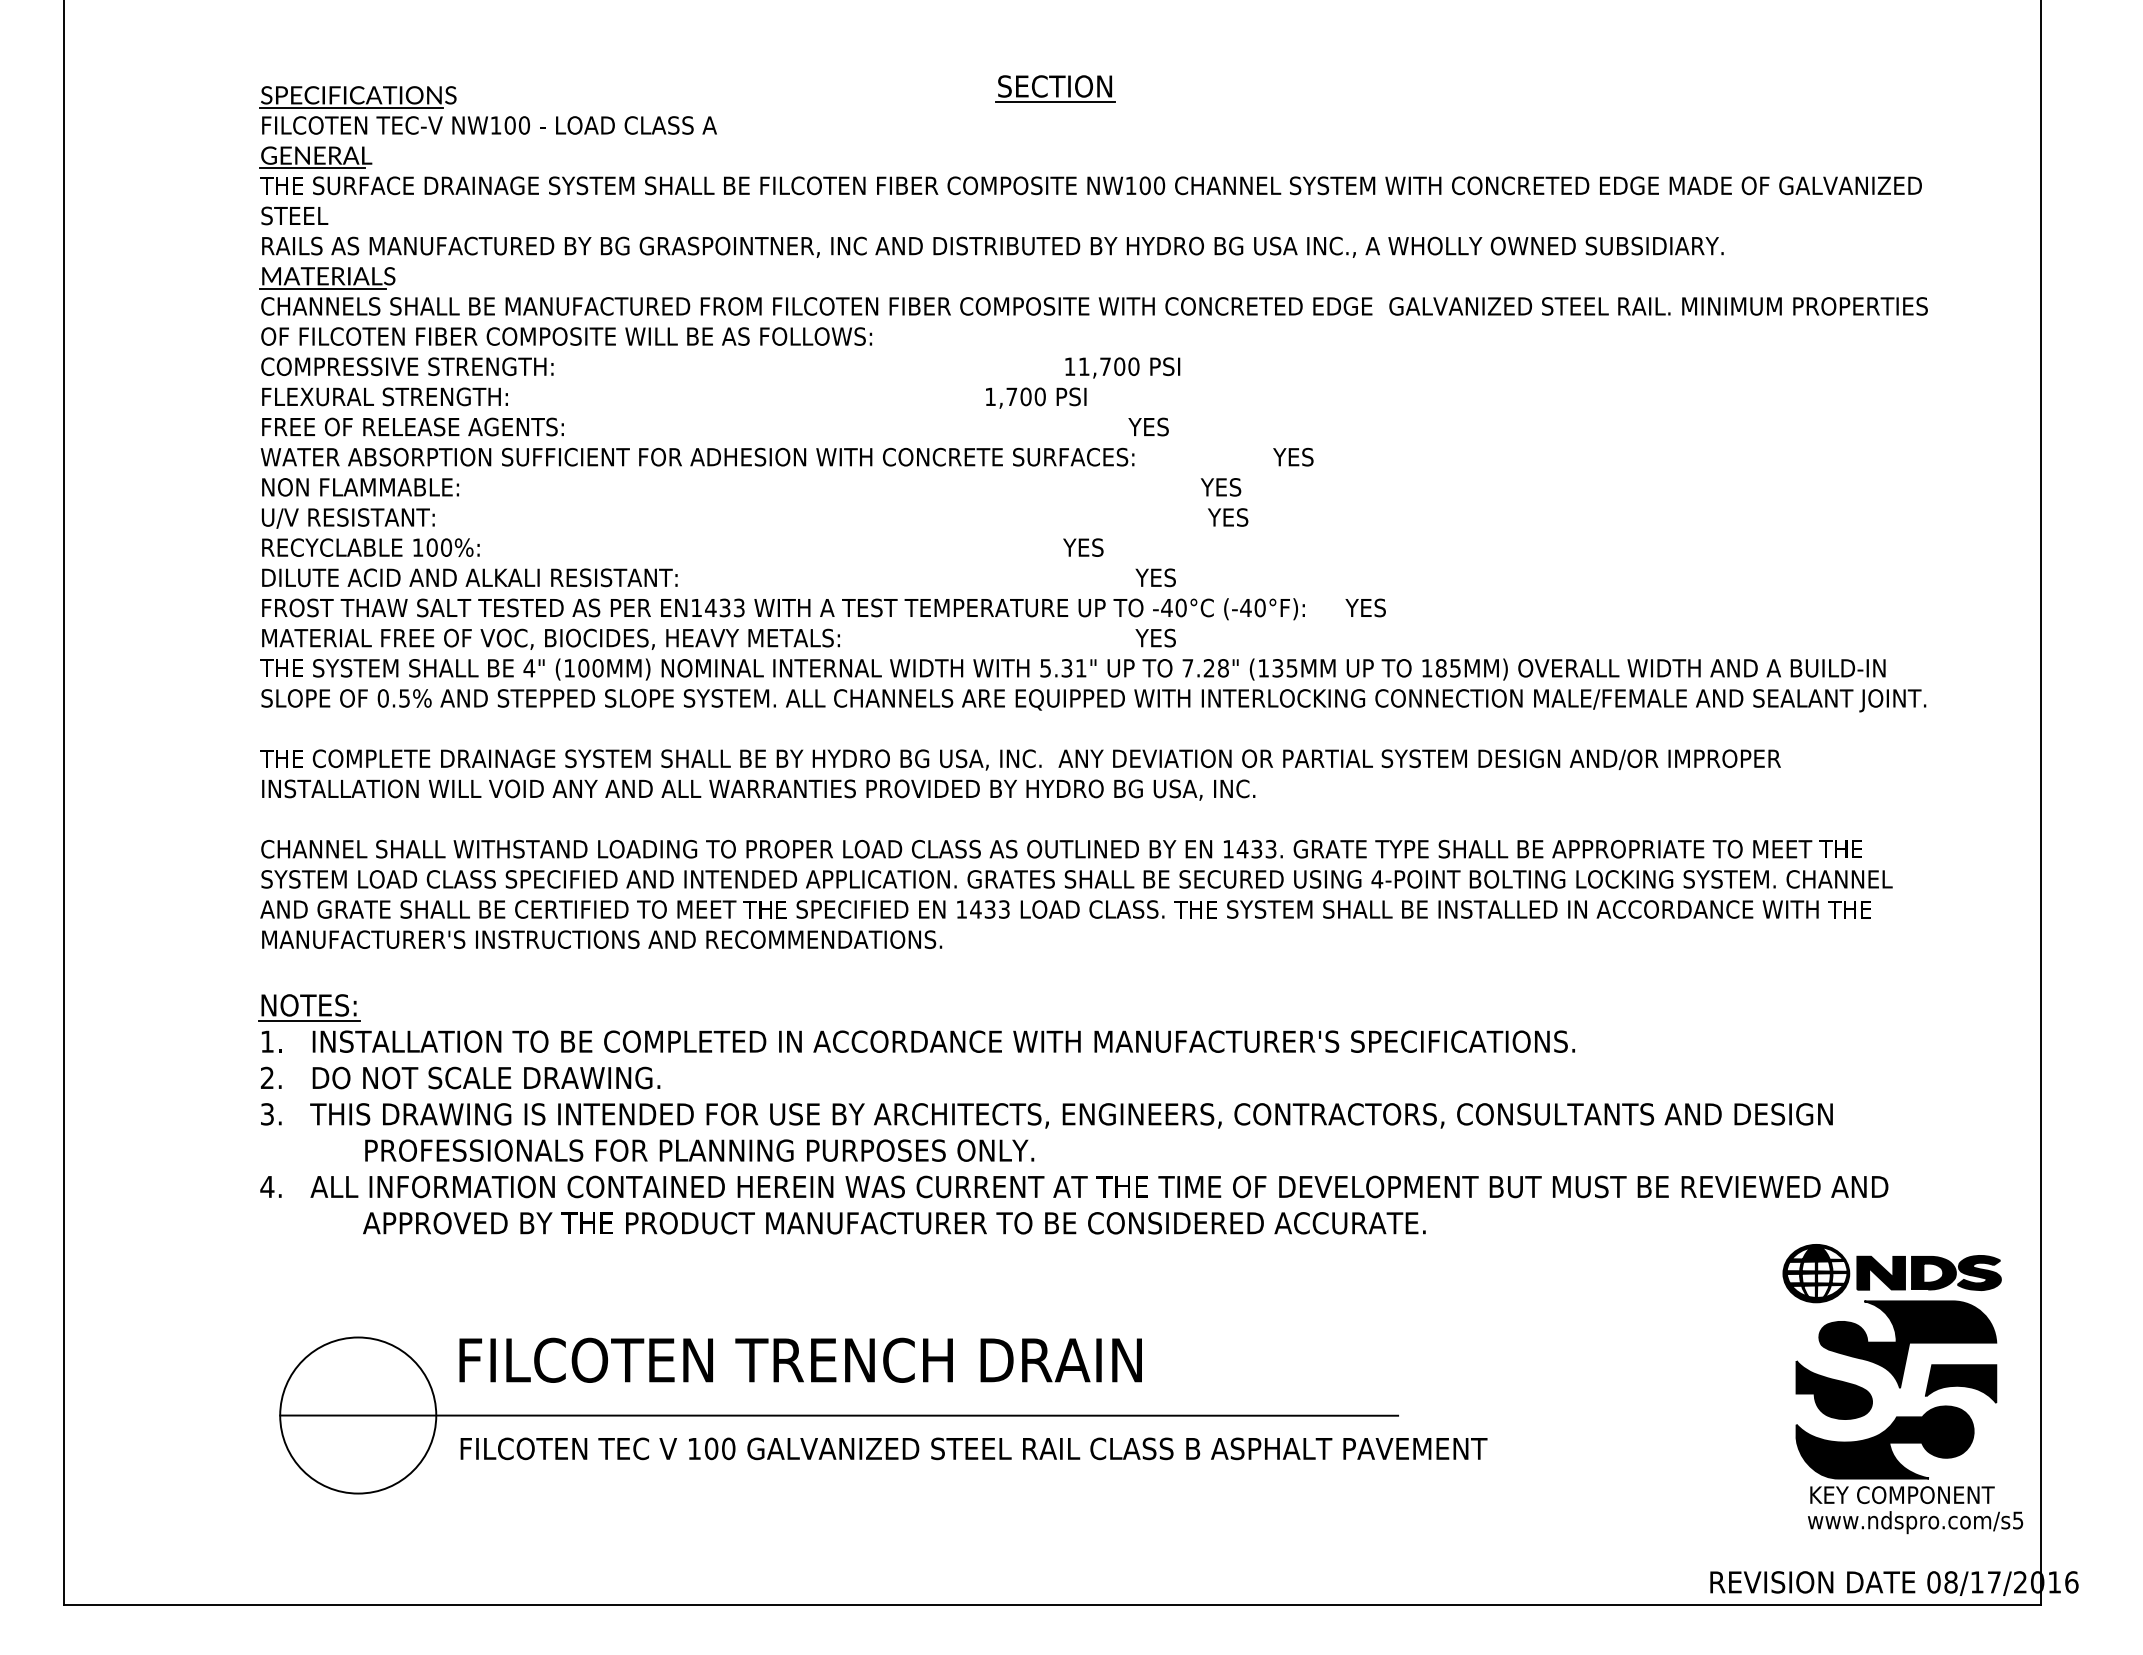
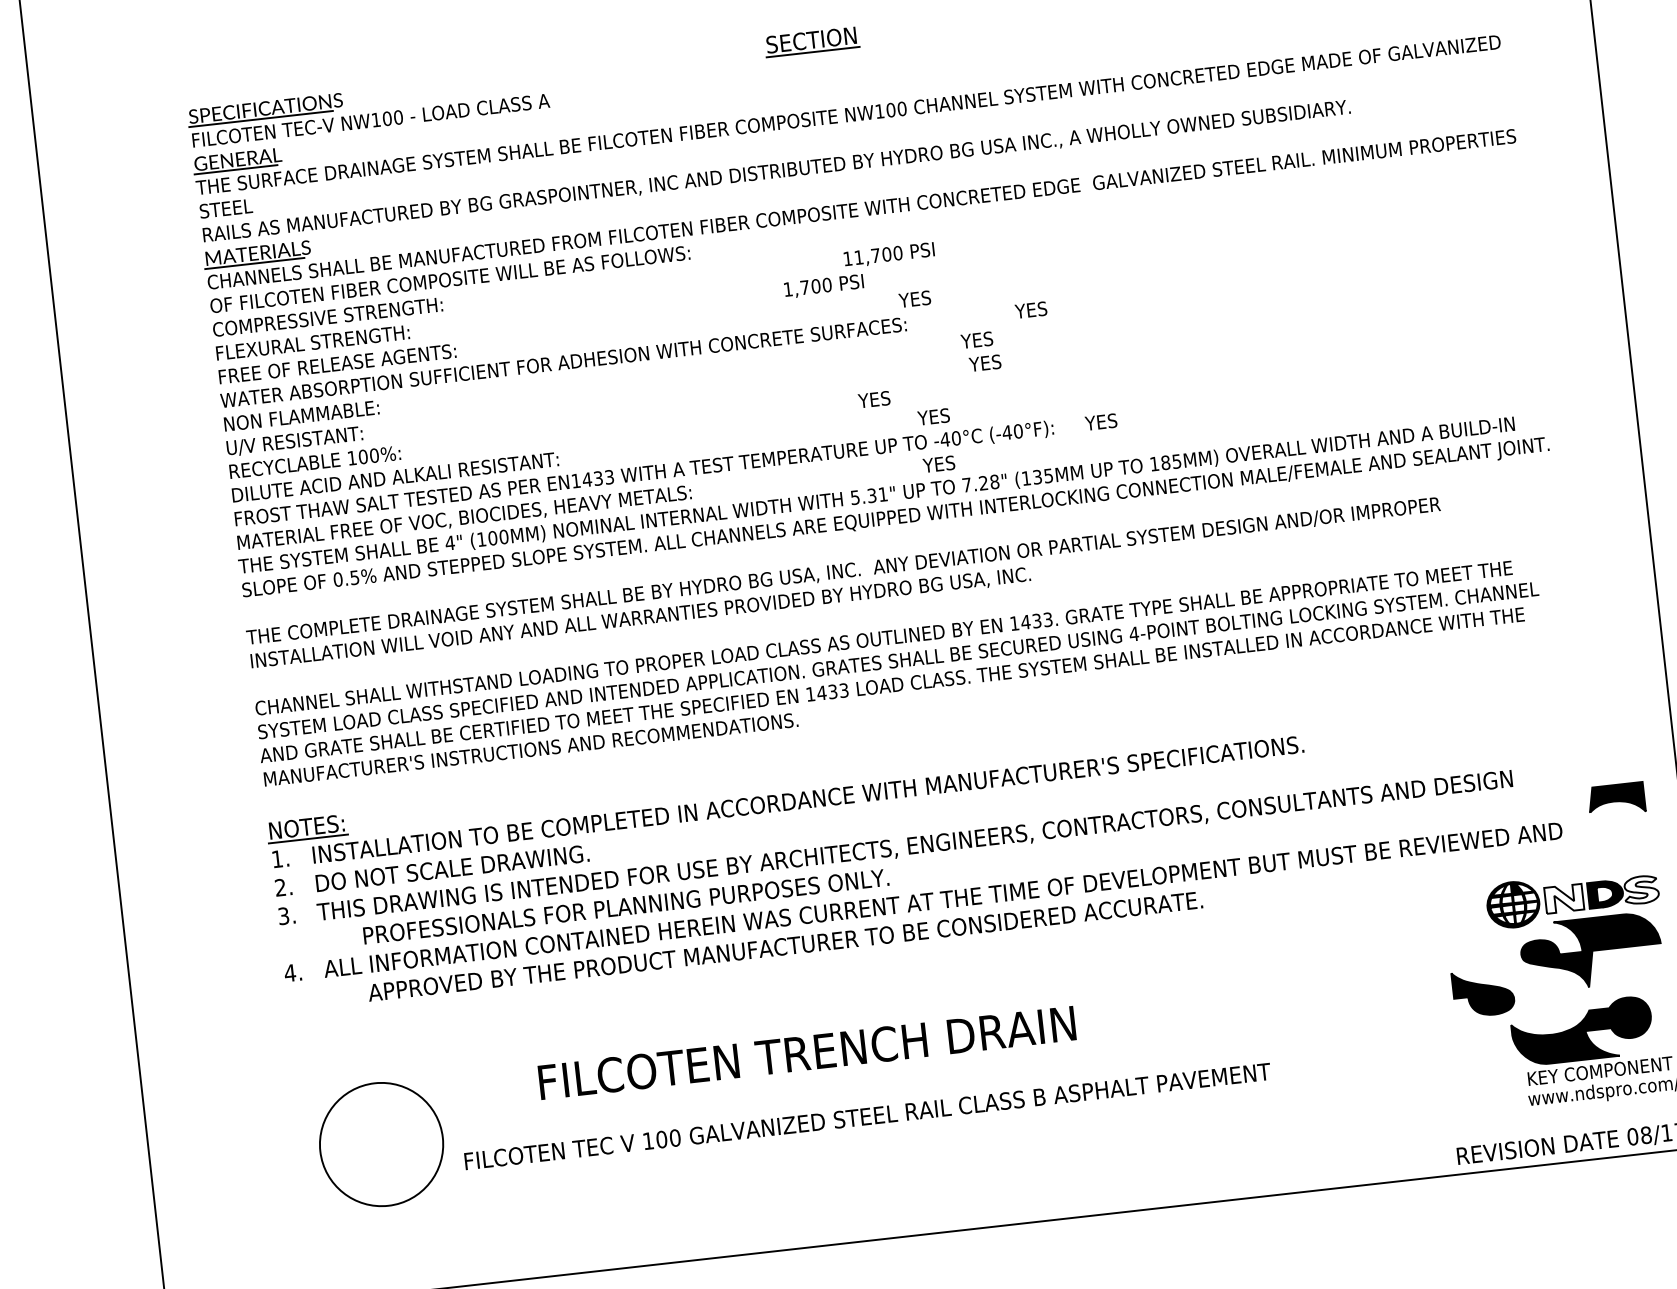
fill: (1880, 1272) -> (1563, 898), removed
fill: (1978, 1272) -> (1640, 889), removed
text: (800, 1359) -> (806, 1052), moved
part: (1961, 1383) -> (1616, 799), moved
part: (1833, 1389) -> (1482, 992), moved
line: (839, 1415) -> (759, 1102), removed

